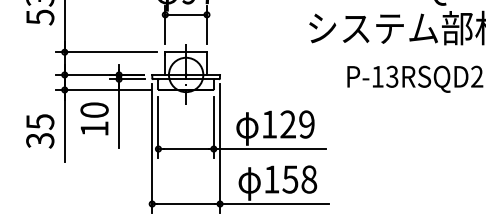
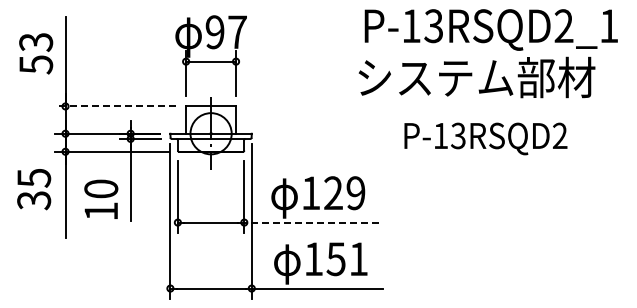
line: (106, 52) -> (115, 106), solid -> dashed
text: (94, 118) -> (101, 198), moved
text: (40, 131) -> (34, 189), moved
line: (269, 148) -> (311, 222), solid -> dashed
text: (309, 179) -> (358, 259), 158 -> 151

